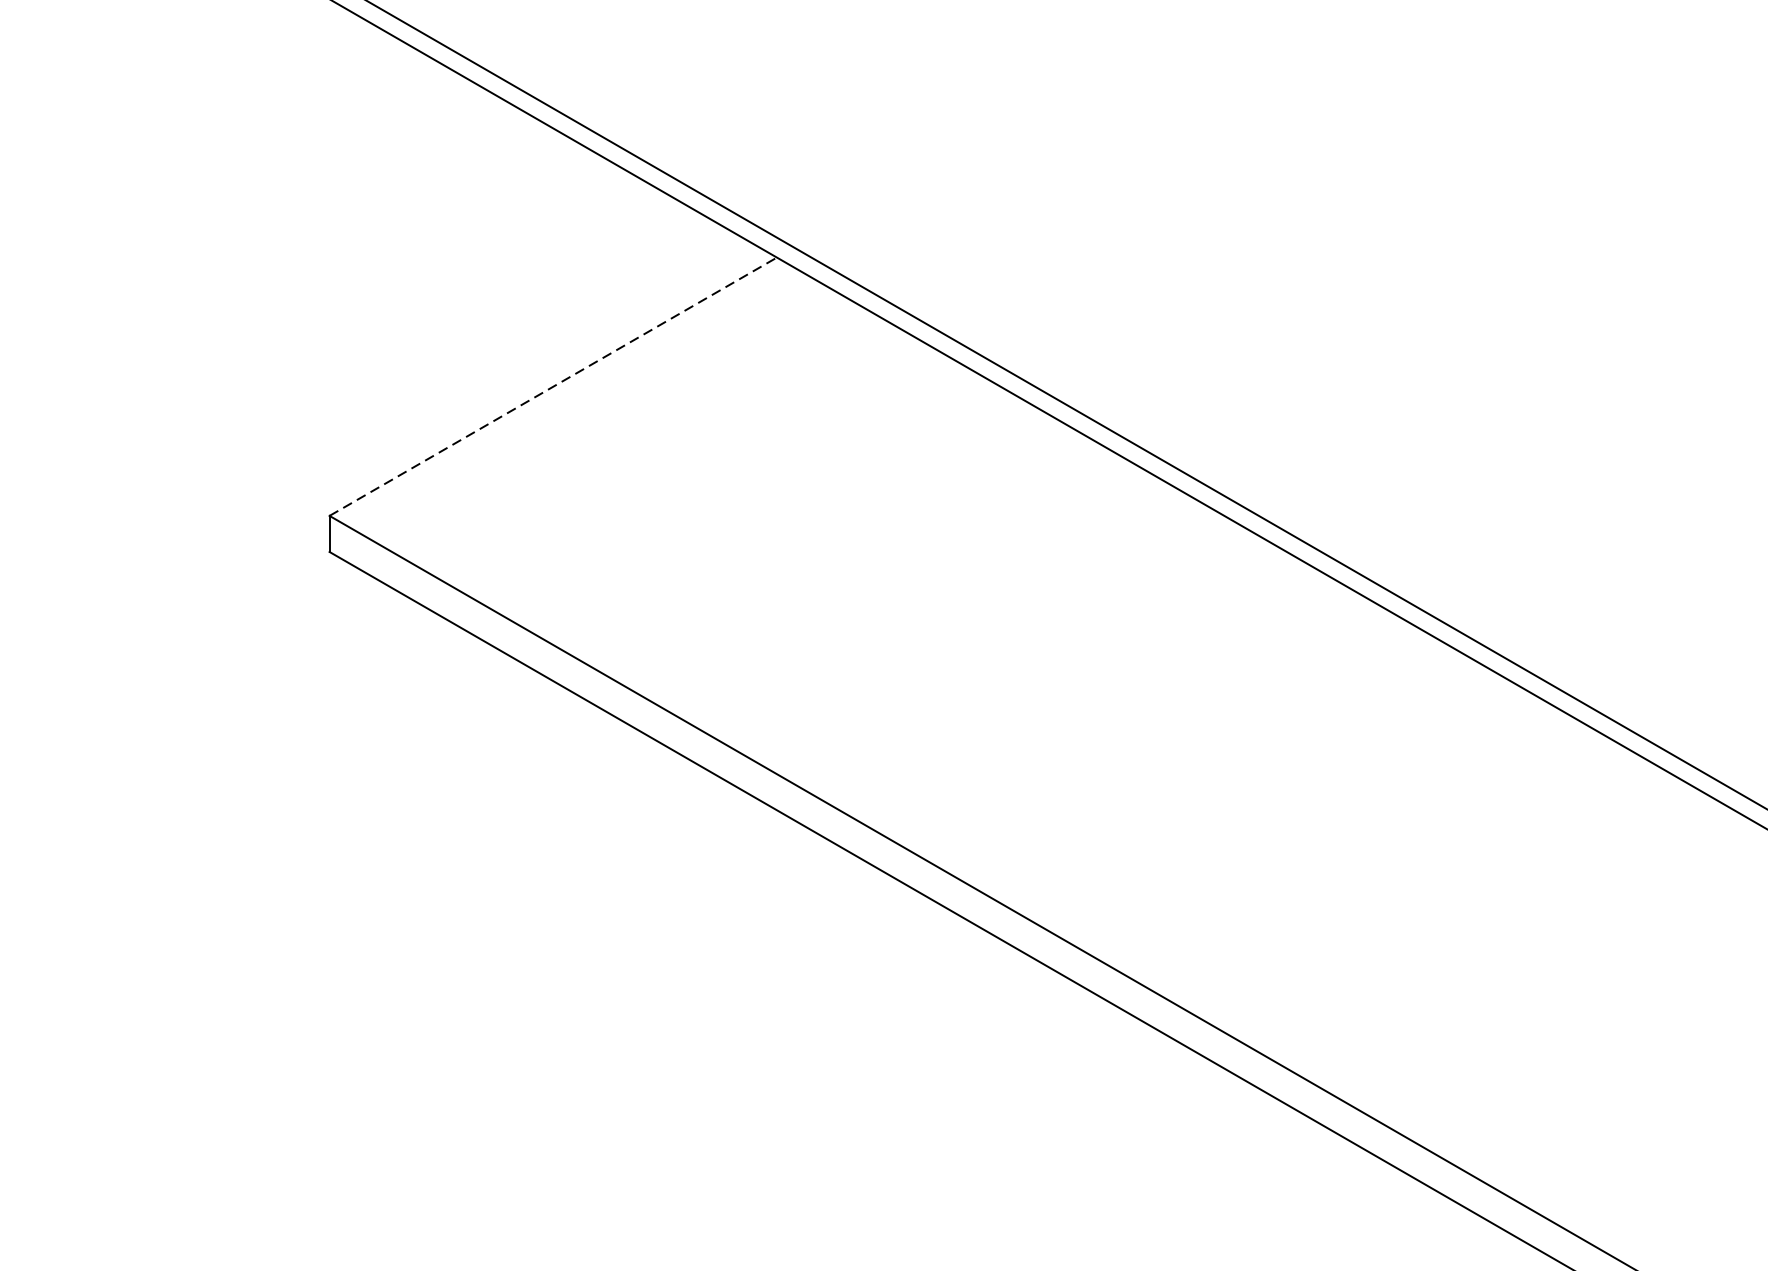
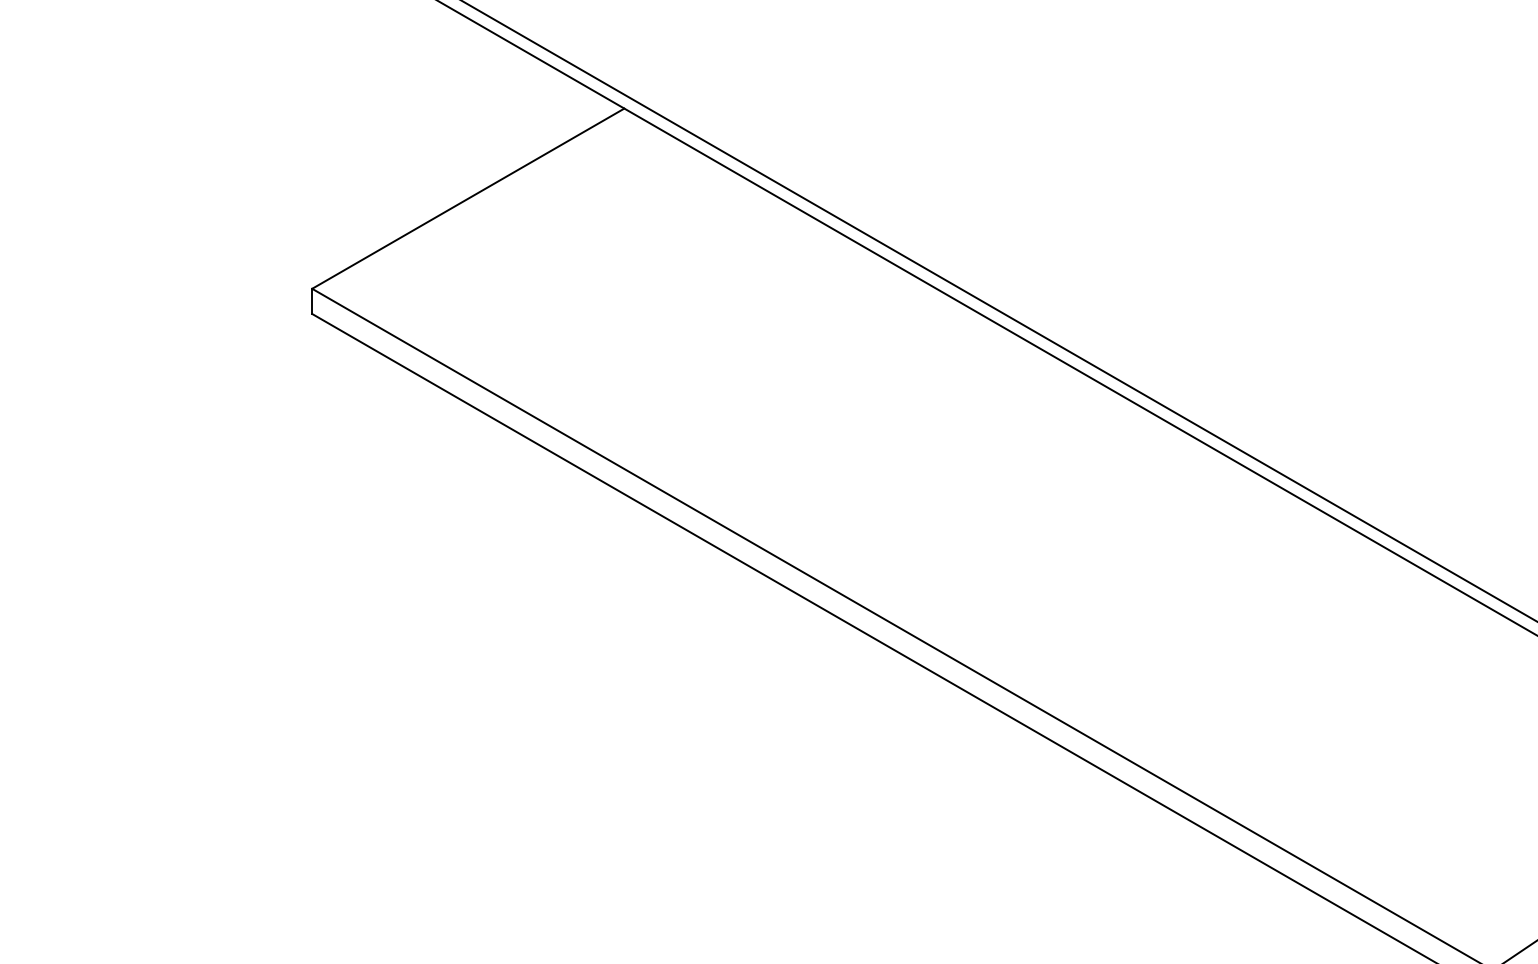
line: (553, 386) -> (468, 198), dashed -> solid

